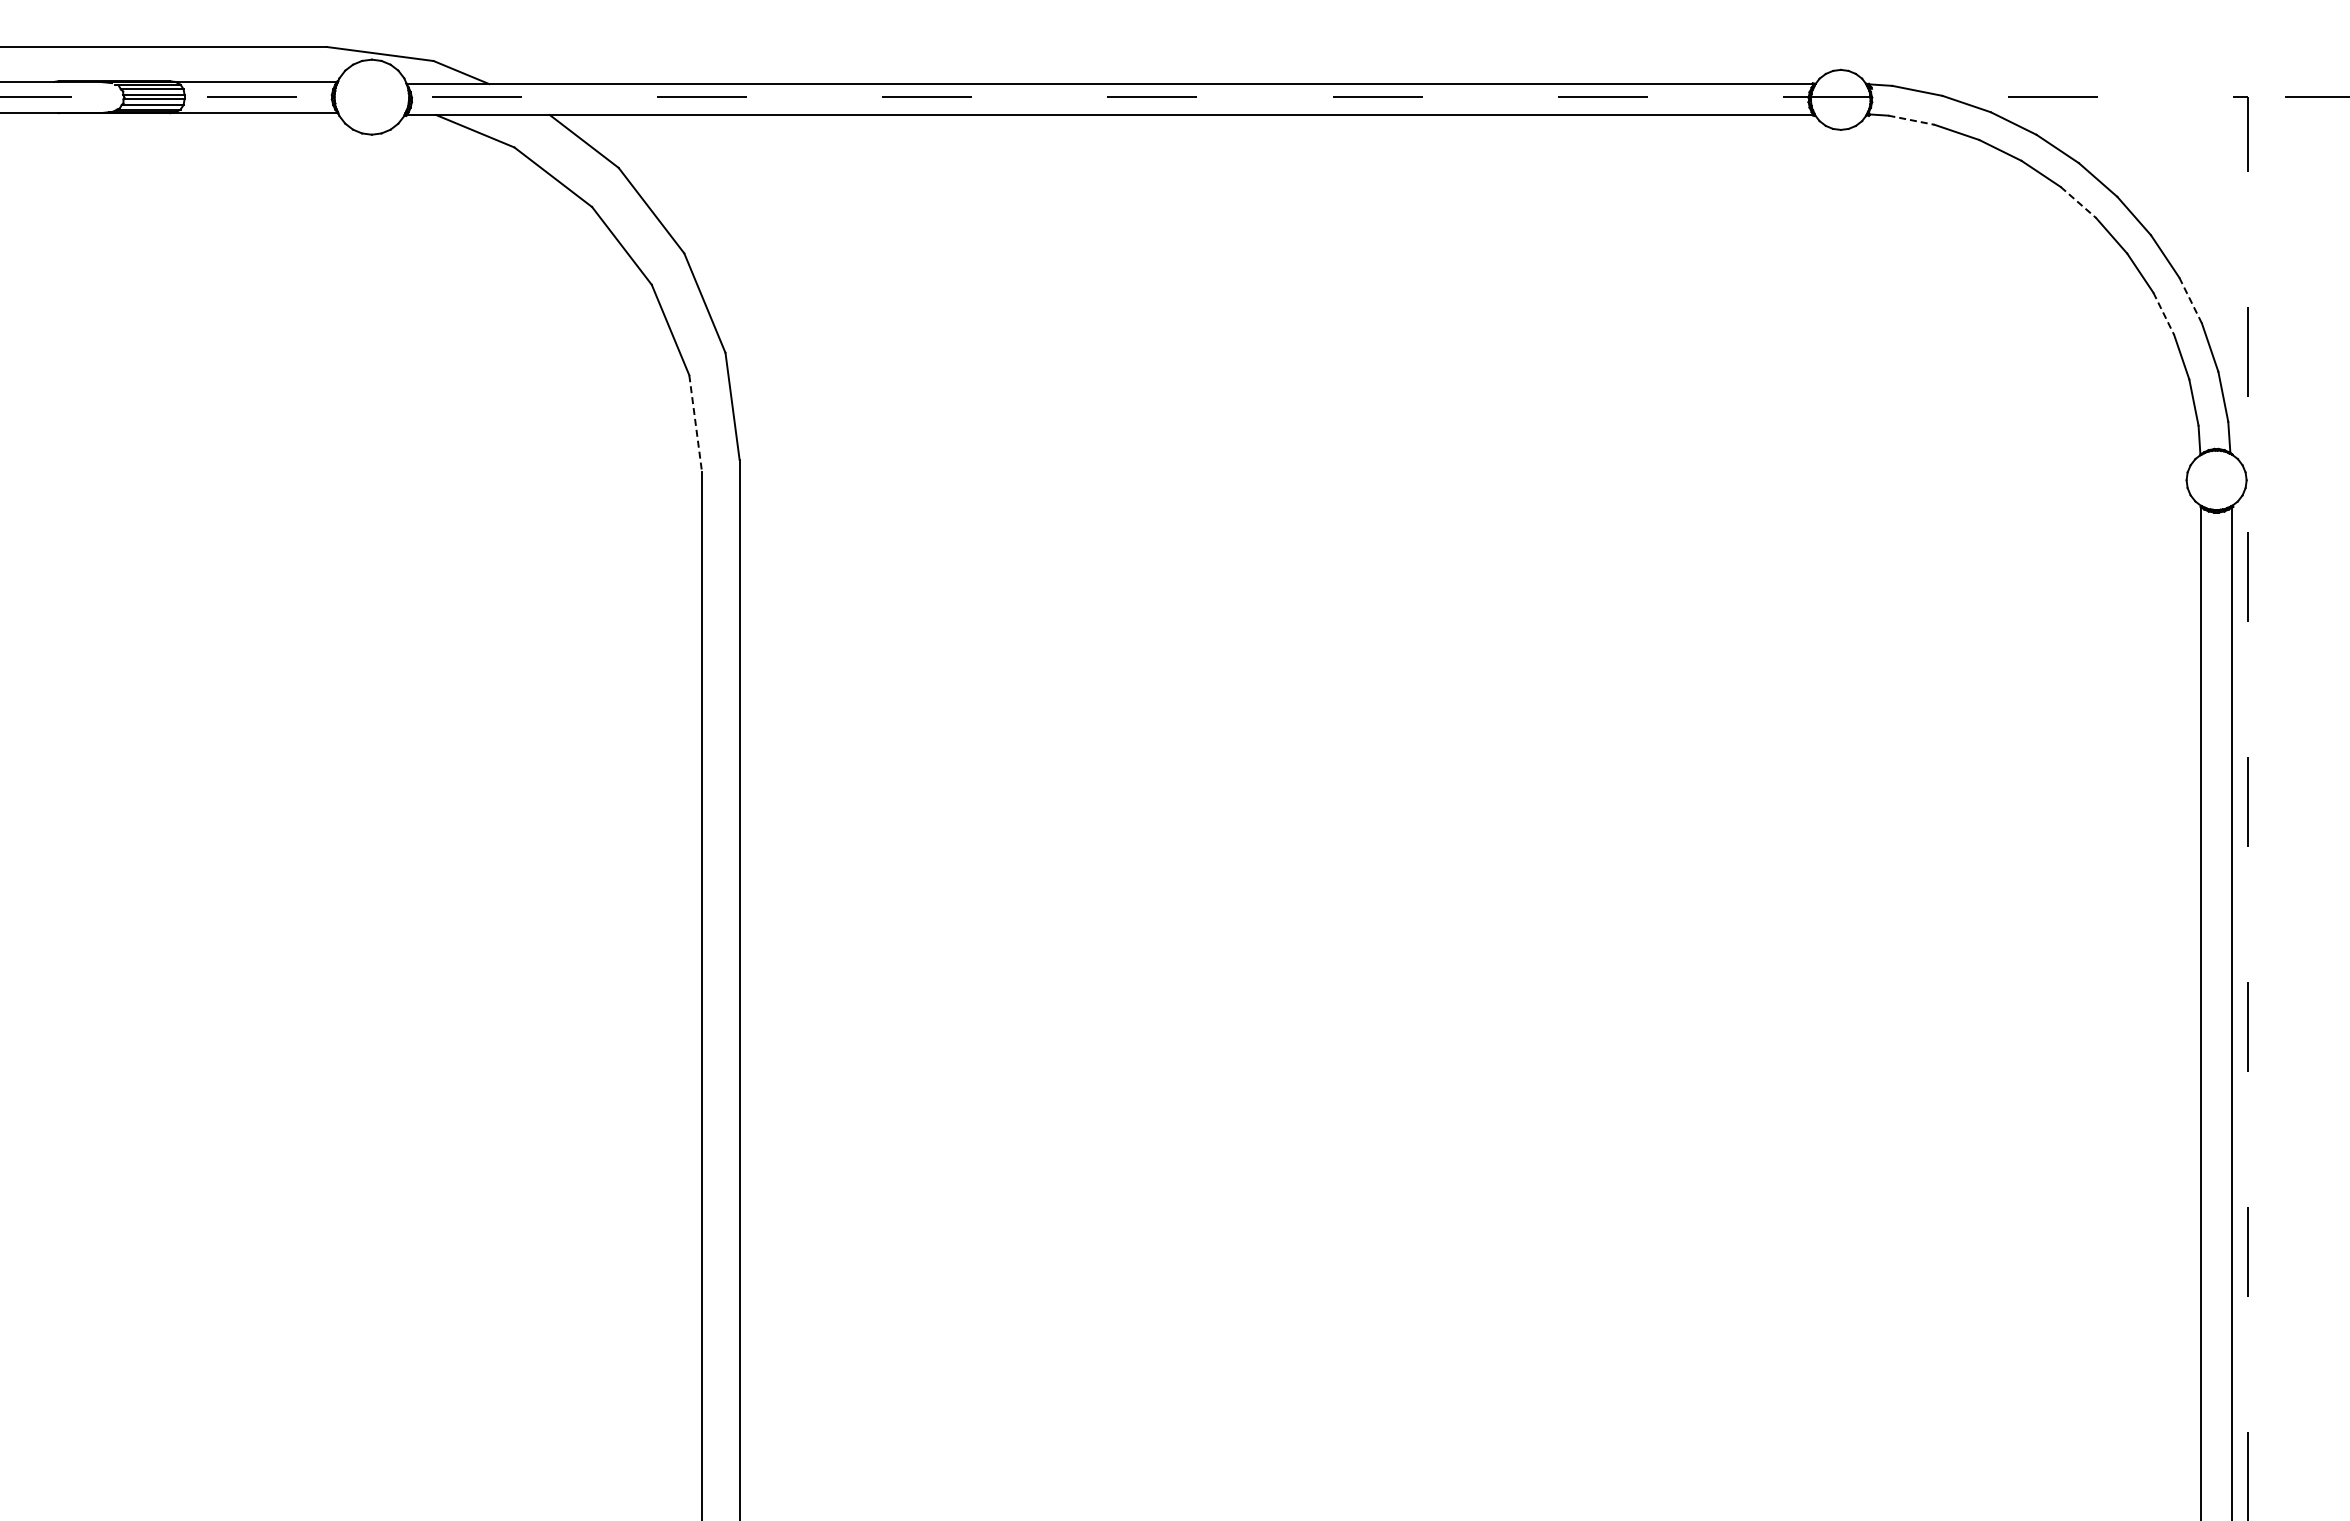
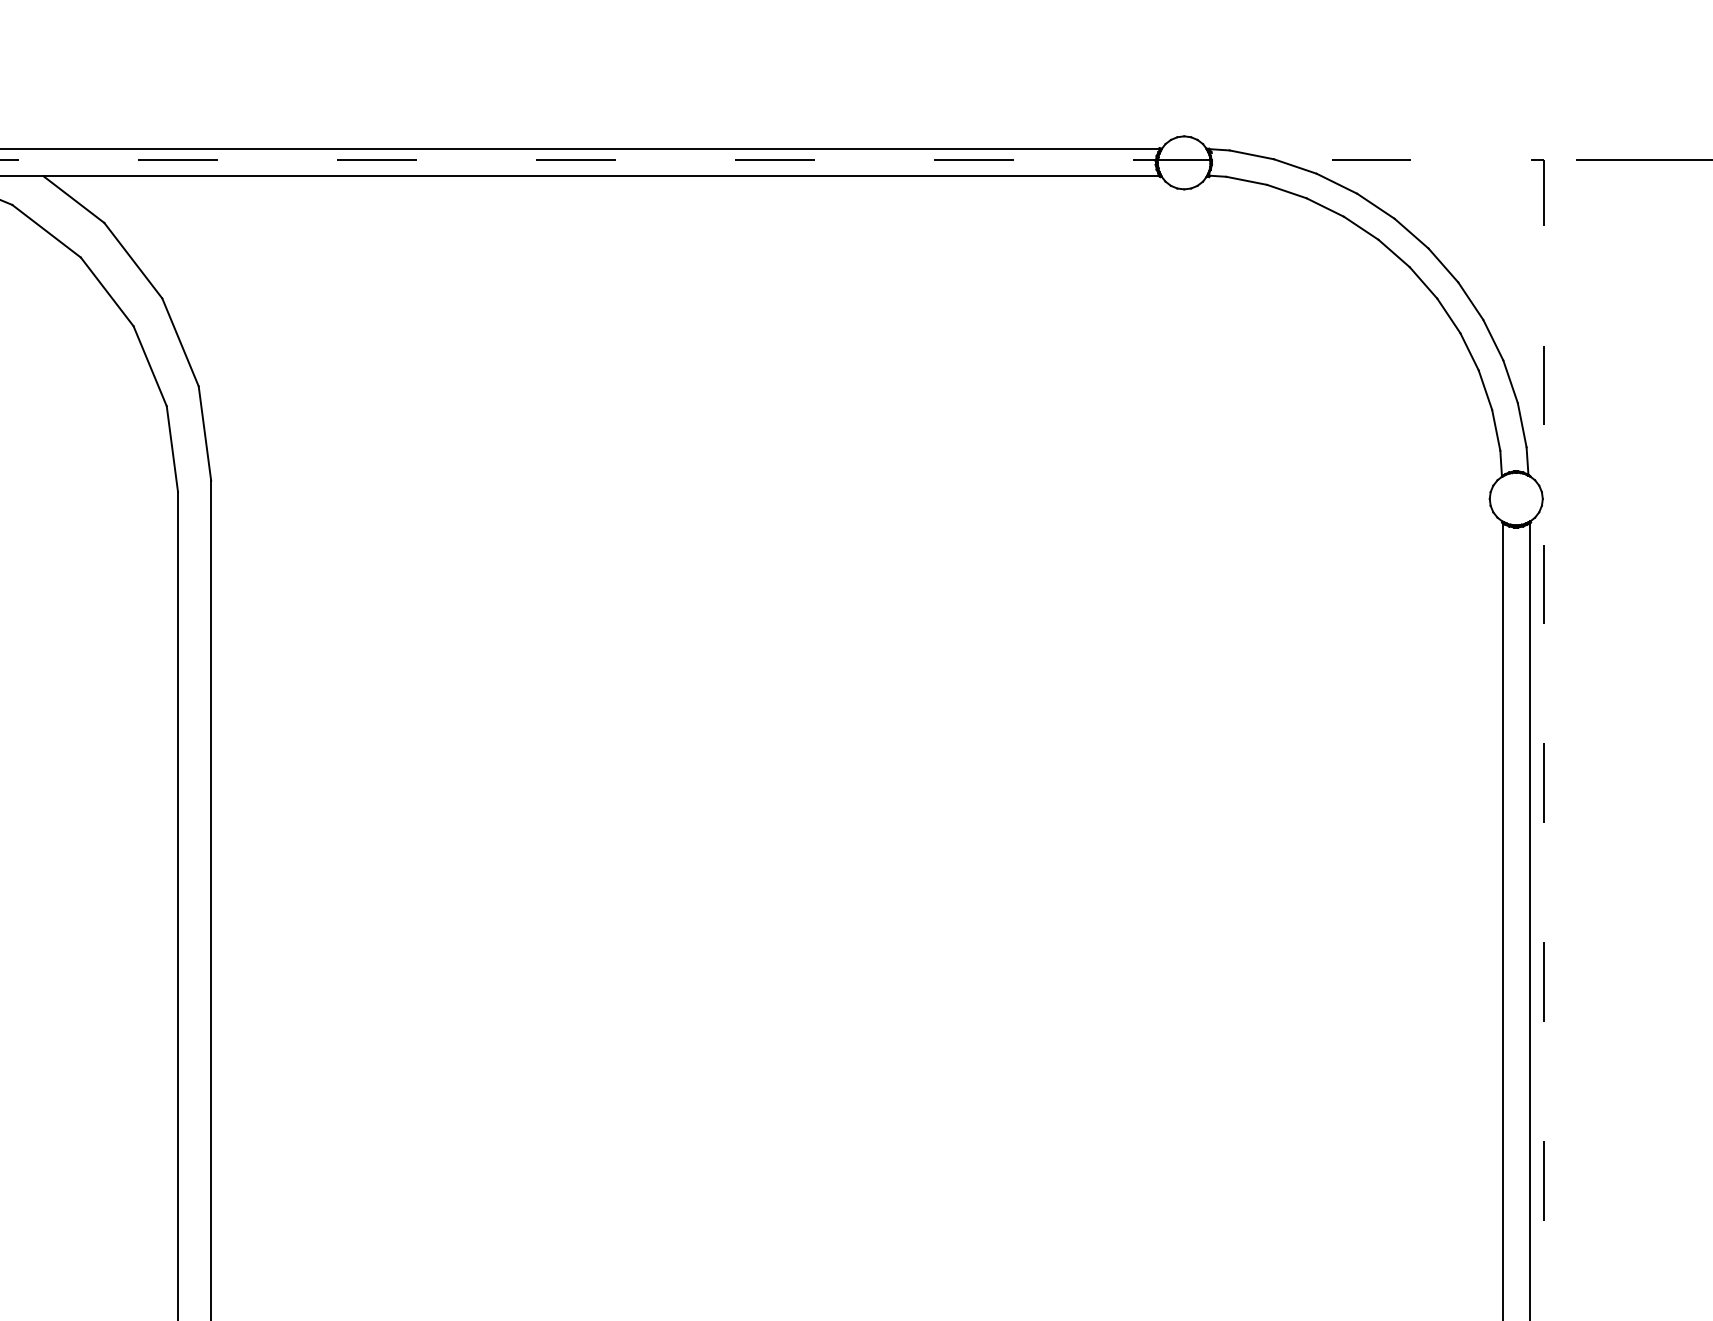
line: (1911, 120) -> (1246, 181), dashed -> solid
line: (2078, 202) -> (1394, 253), dashed -> solid
line: (2190, 300) -> (1493, 340), dashed -> solid
line: (2163, 313) -> (1469, 351), dashed -> solid
line: (695, 423) -> (172, 448), dashed -> solid

